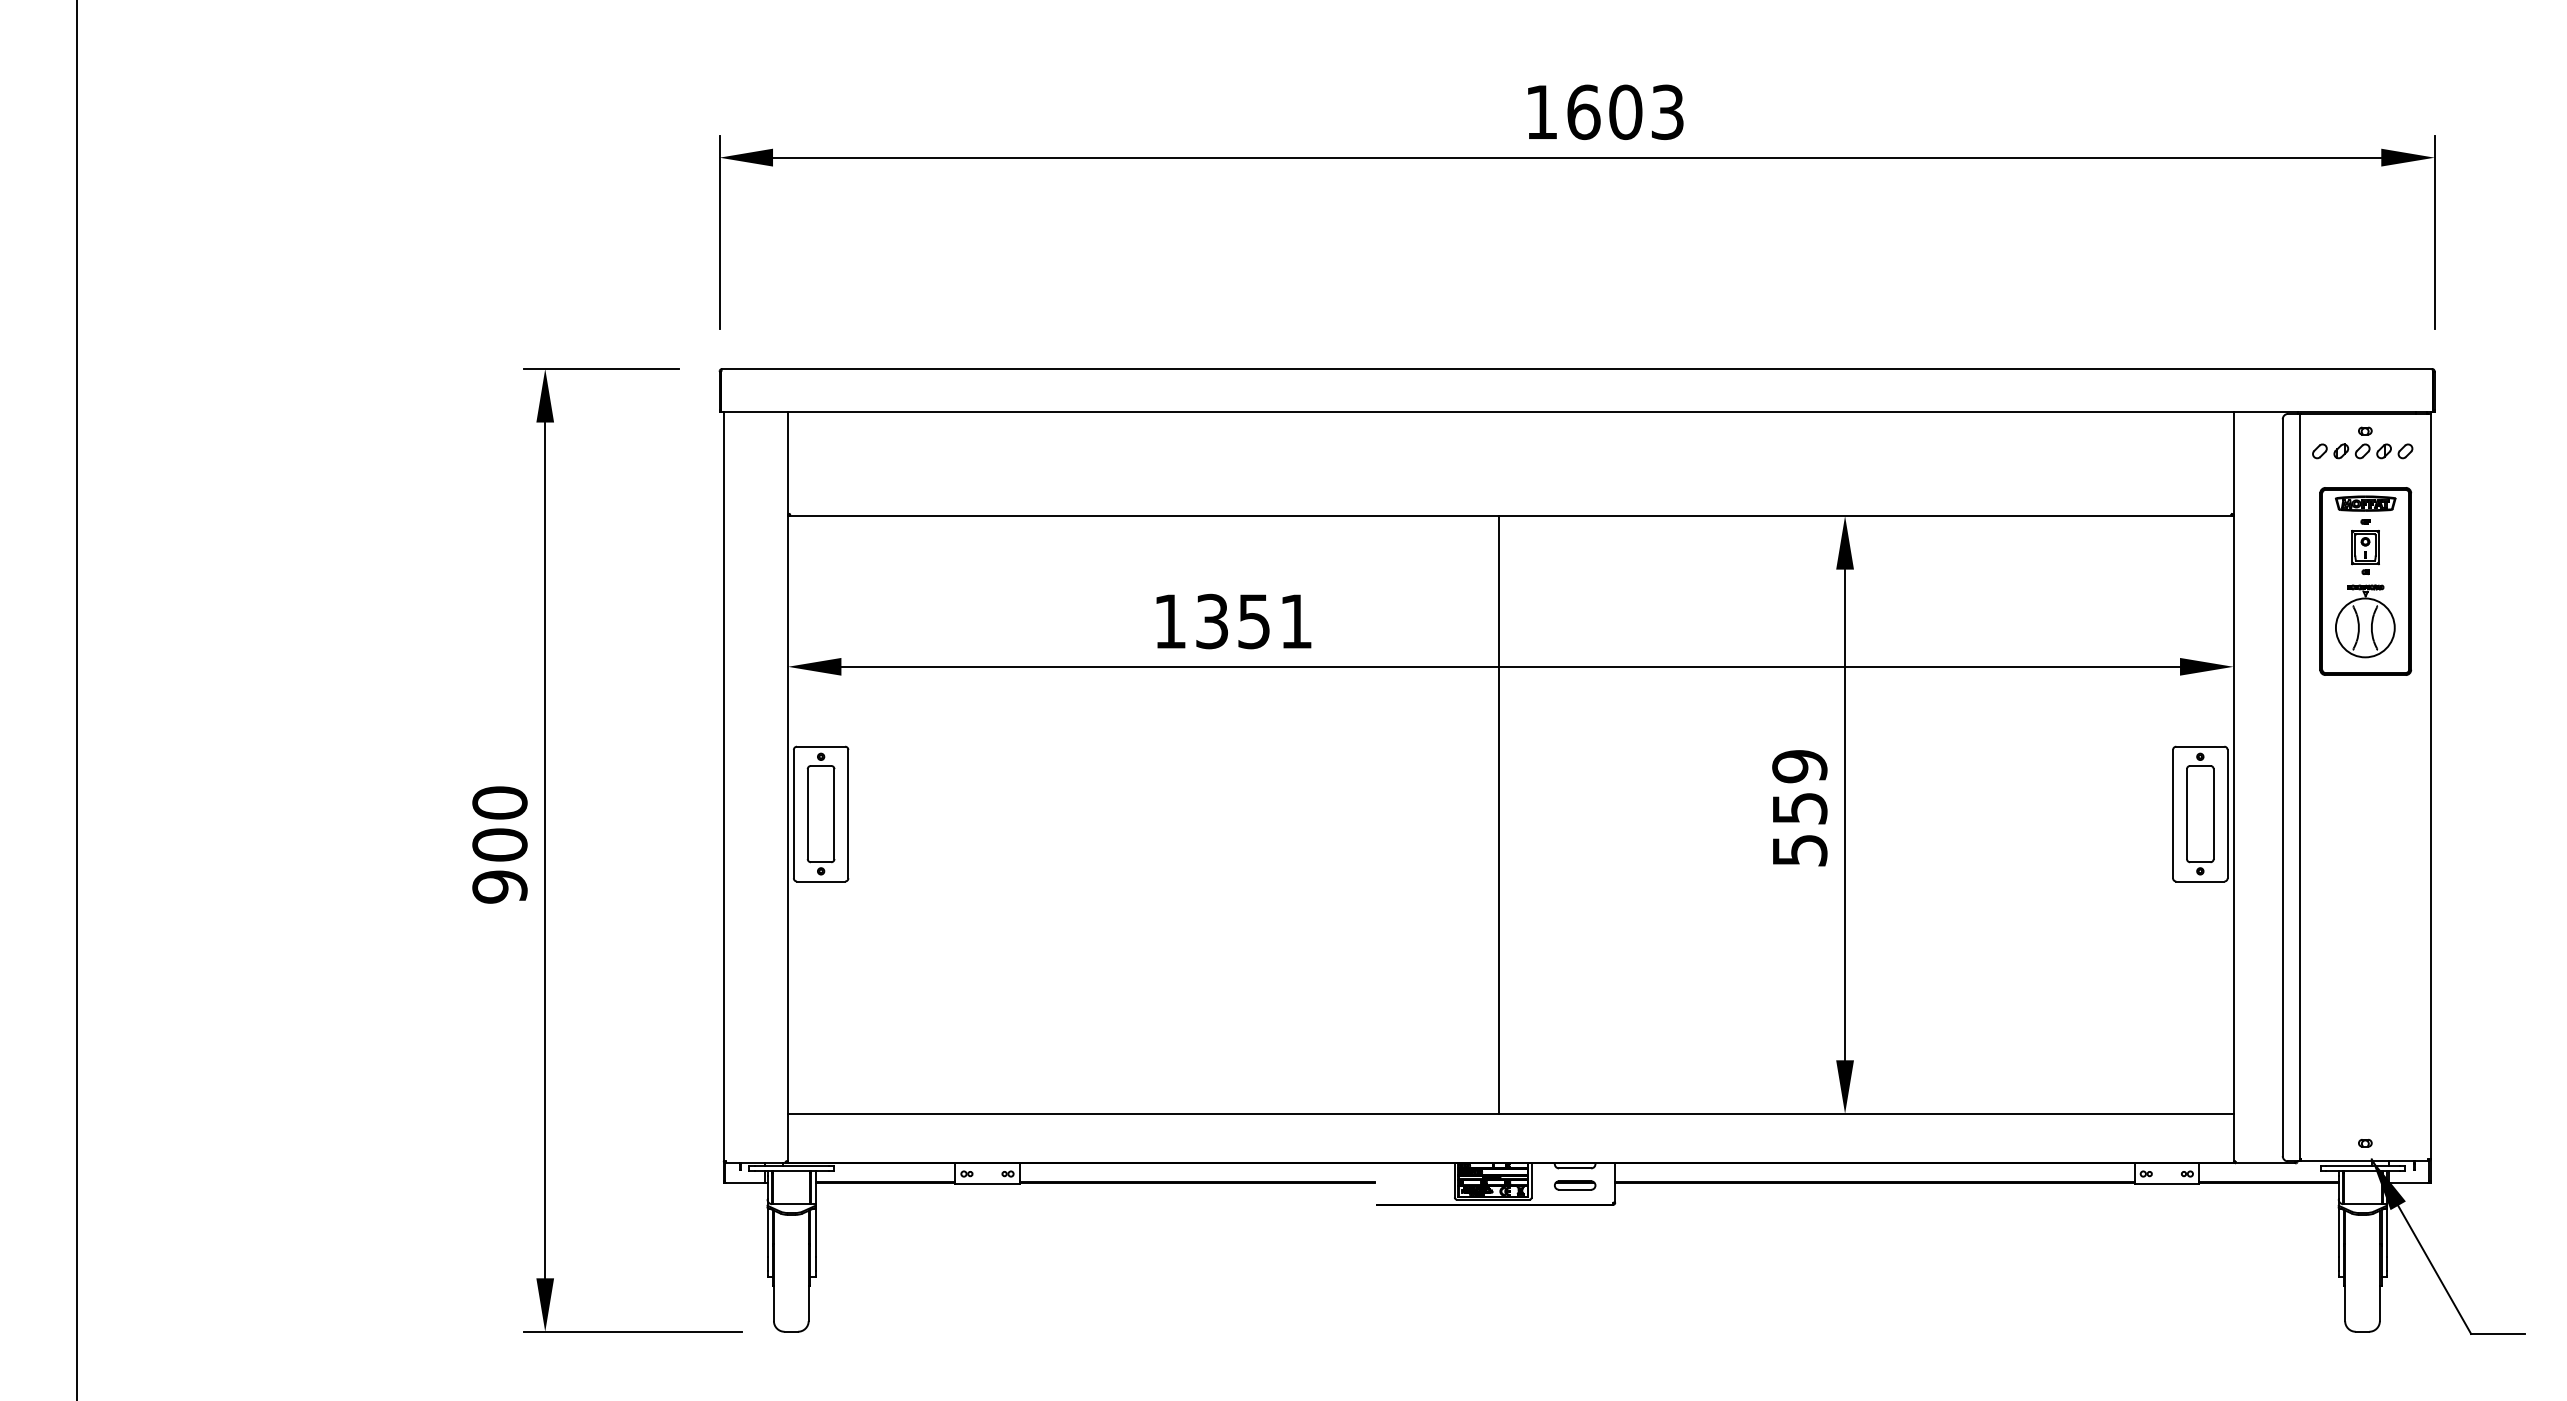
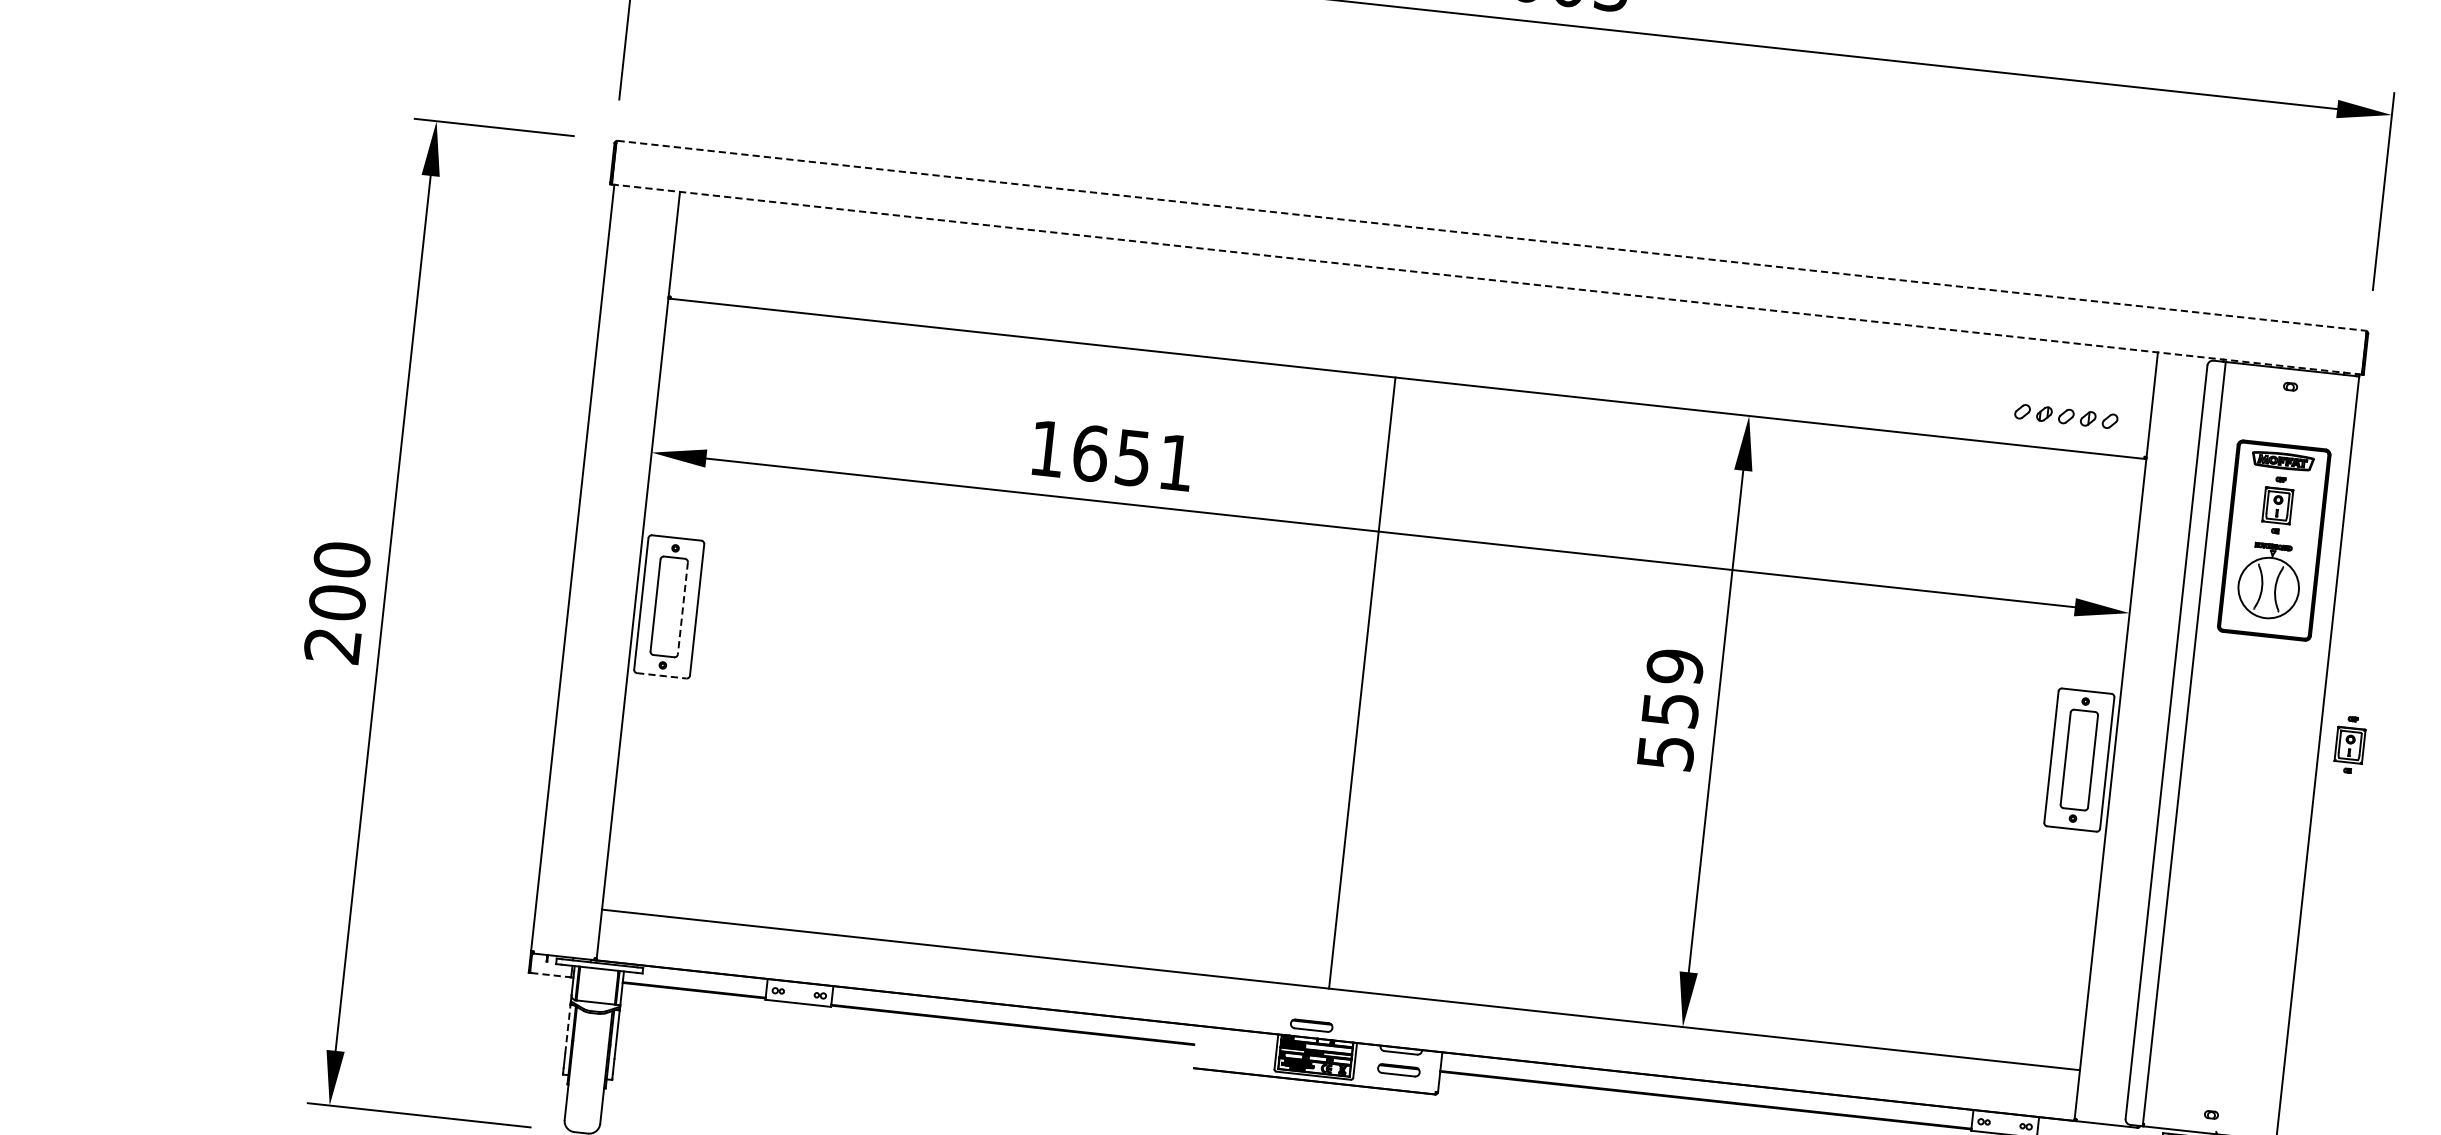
line: (1577, 368) -> (1492, 235), solid -> dashed
line: (1577, 411) -> (1487, 279), solid -> dashed
part: (2362, 451) -> (2066, 416), moved
text: (1212, 621) -> (1090, 453), 1351 -> 1651
part: (2460, 771) -> (2350, 745), added
line: (834, 814) -> (682, 608), solid -> dashed
line: (821, 881) -> (662, 675), solid -> dashed
text: (499, 886) -> (332, 645), 900 -> 200
part: (1486, 1151) -> (1312, 1025), added
line: (745, 1182) -> (551, 975), solid -> dashed
line: (767, 1232) -> (567, 1028), solid -> dashed

